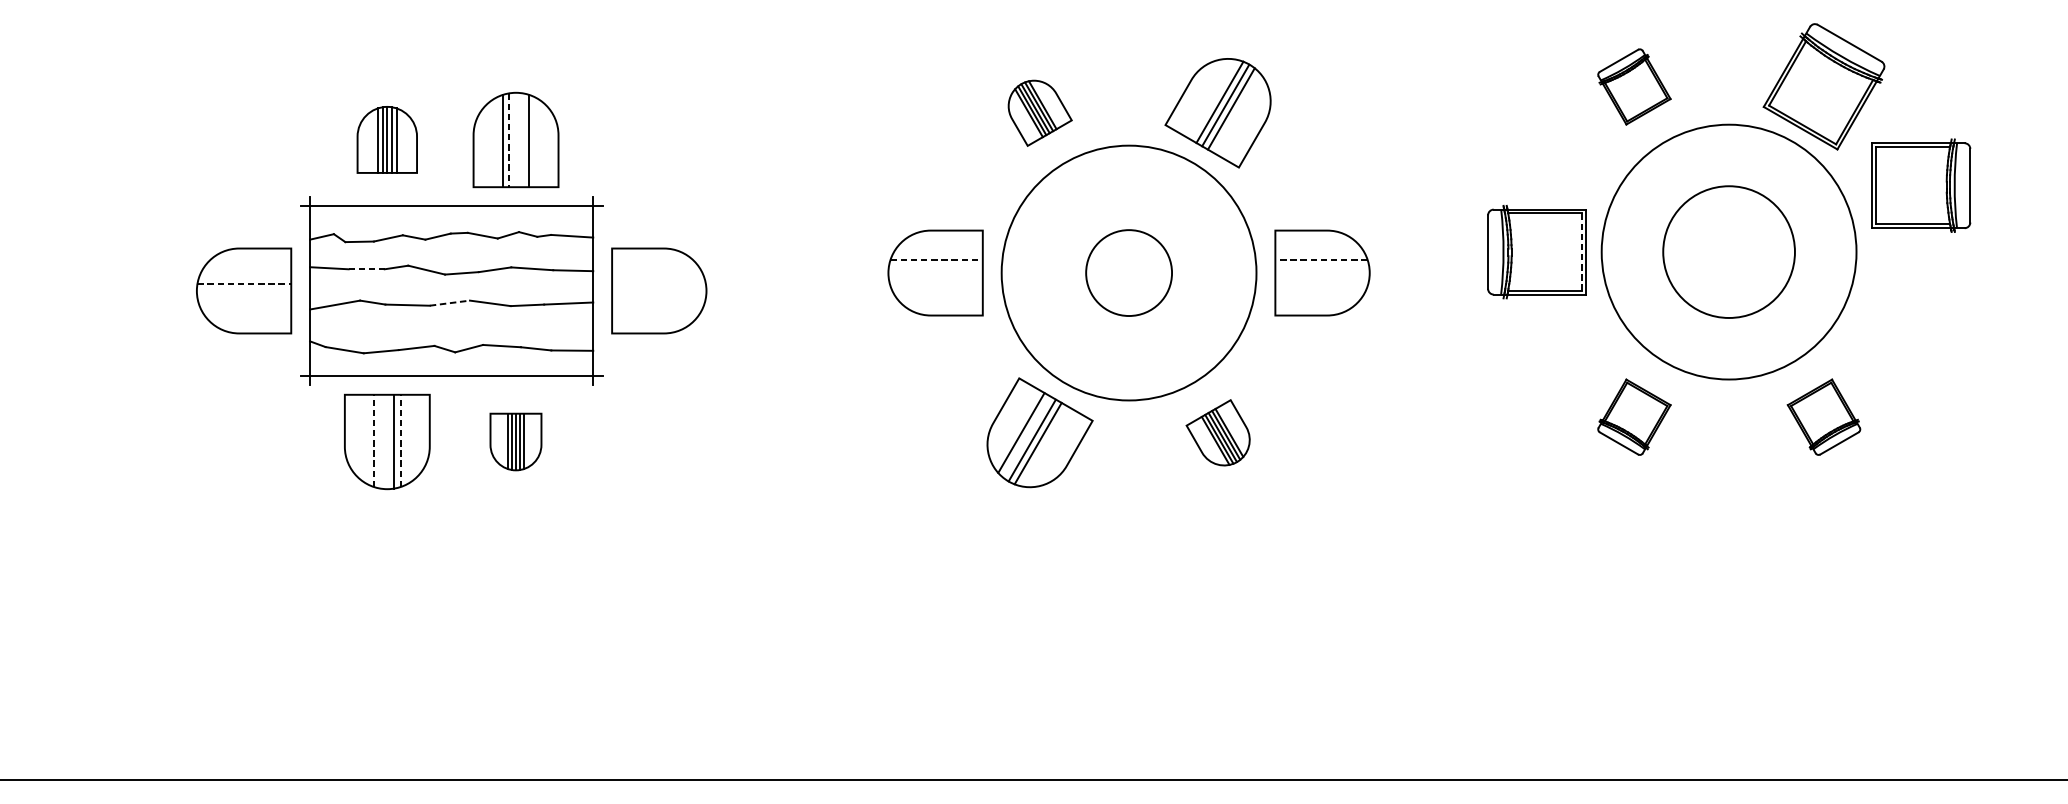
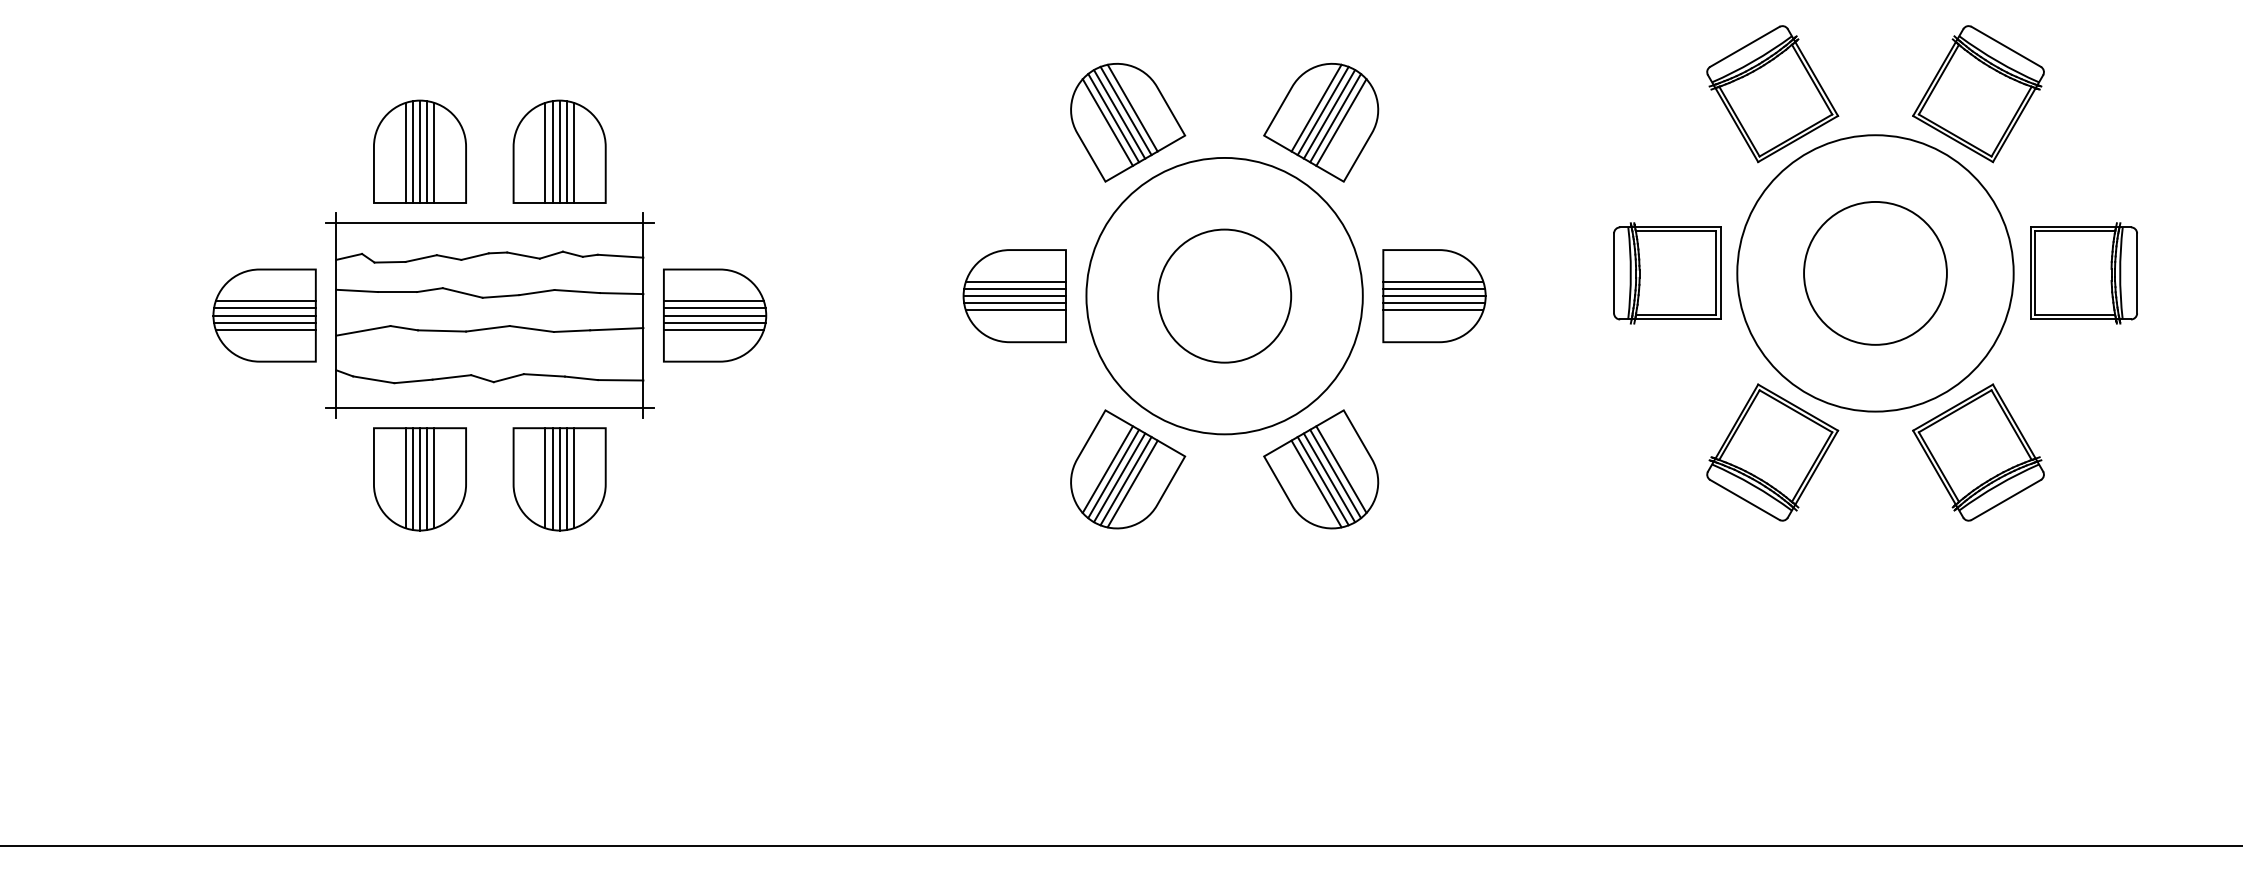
part: (1634, 87) -> (1772, 94), size x1.67
line: (1213, 99) -> (1316, 107), added
part: (1040, 112) -> (1128, 122), size x1.67
line: (1236, 112) -> (1341, 122), added
part: (386, 139) -> (419, 151), size x1.43
line: (515, 139) -> (559, 151), added
line: (522, 139) -> (566, 151), added
line: (509, 140) -> (552, 152), dashed -> solid
part: (1920, 185) -> (2083, 273), moved
line: (1582, 252) -> (1716, 273), dashed -> solid
line: (937, 259) -> (1016, 281), dashed -> solid
line: (1320, 259) -> (1432, 281), dashed -> solid
line: (935, 266) -> (1014, 288), added
line: (1322, 266) -> (1434, 288), added
line: (366, 269) -> (397, 292), dashed -> solid
circle: (1128, 272) -> (1224, 295), size x1.43
line: (935, 273) -> (1014, 296), added
line: (1322, 273) -> (1434, 296), added
line: (244, 278) -> (265, 301), added
line: (657, 278) -> (713, 301), added
line: (935, 279) -> (1014, 303), added
line: (1322, 279) -> (1434, 303), added
line: (243, 284) -> (264, 308), dashed -> solid
line: (658, 284) -> (714, 308), added
line: (936, 286) -> (1015, 310), added
line: (1321, 286) -> (1433, 310), added
line: (243, 290) -> (264, 315), added
line: (658, 290) -> (714, 315), added
line: (243, 297) -> (264, 322), added
line: (658, 297) -> (714, 322), added
line: (449, 302) -> (487, 328), dashed -> solid
line: (244, 303) -> (265, 329), added
line: (657, 303) -> (713, 329), added
part: (1634, 417) -> (1772, 452), size x1.67
part: (1824, 417) -> (1978, 452), size x1.67
part: (1218, 432) -> (1321, 469), size x1.67
line: (1026, 436) -> (1113, 473), added
line: (373, 440) -> (405, 477), dashed -> solid
line: (400, 440) -> (434, 477), dashed -> solid
line: (380, 441) -> (412, 478), added
line: (387, 442) -> (420, 479), added
part: (515, 442) -> (559, 479), size x1.67
line: (1044, 445) -> (1132, 483), added

